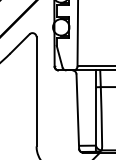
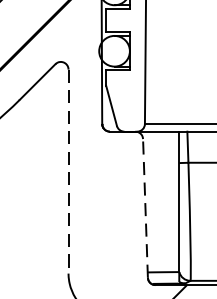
line: (36, 91) -> (68, 170), solid -> dashed
line: (77, 111) -> (144, 208), solid -> dashed

